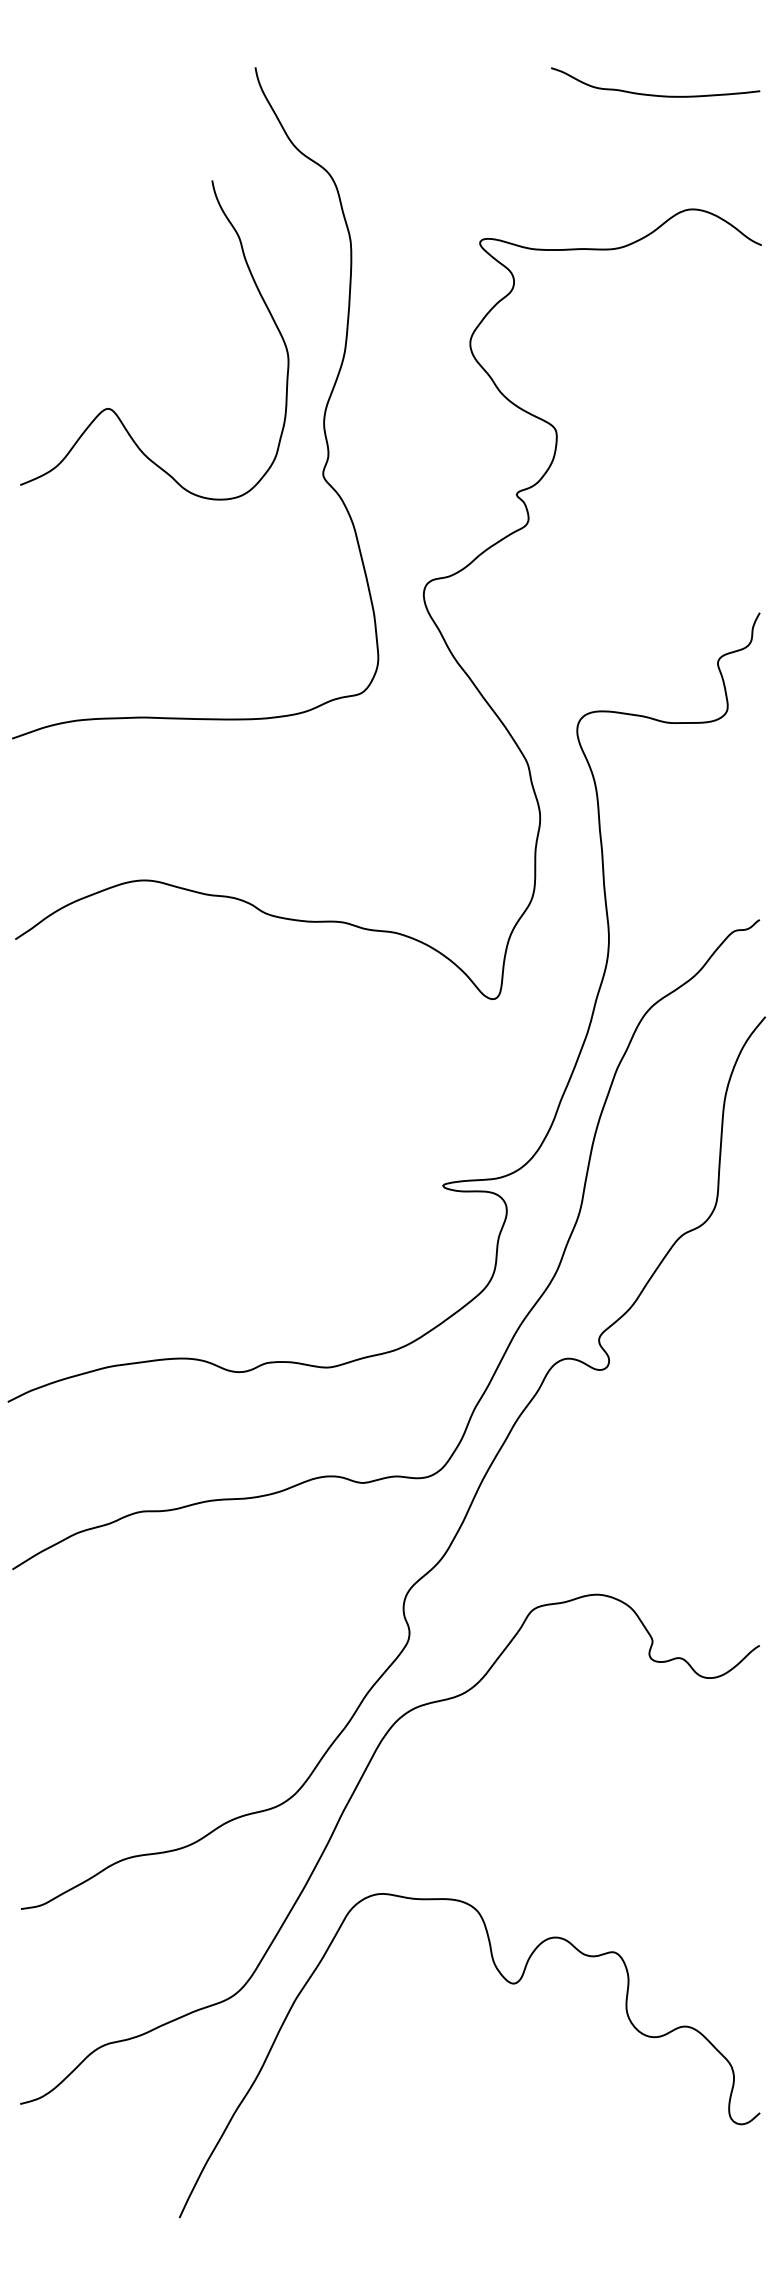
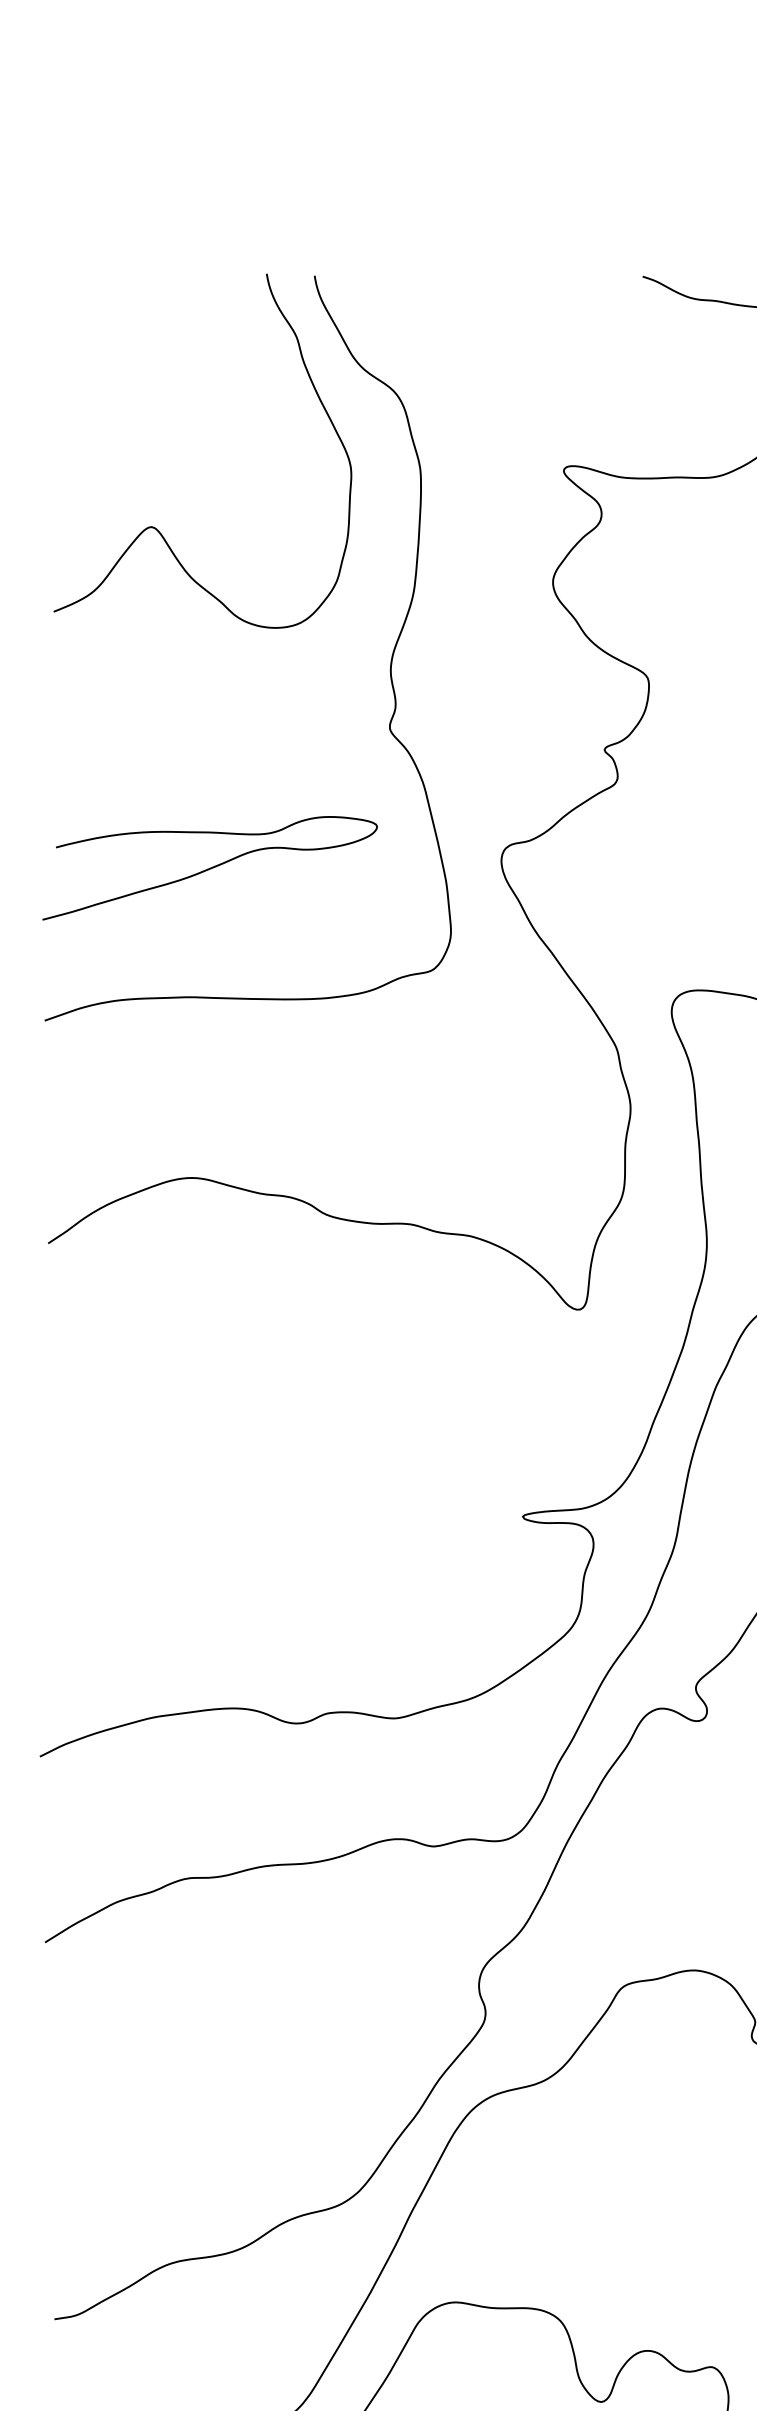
curve: (111, 408) -> (154, 526), moved
curve: (161, 601) -> (210, 868), added

